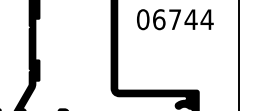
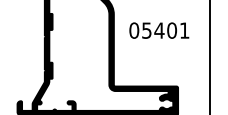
text: (182, 19) -> (165, 30), 06744 -> 05401

